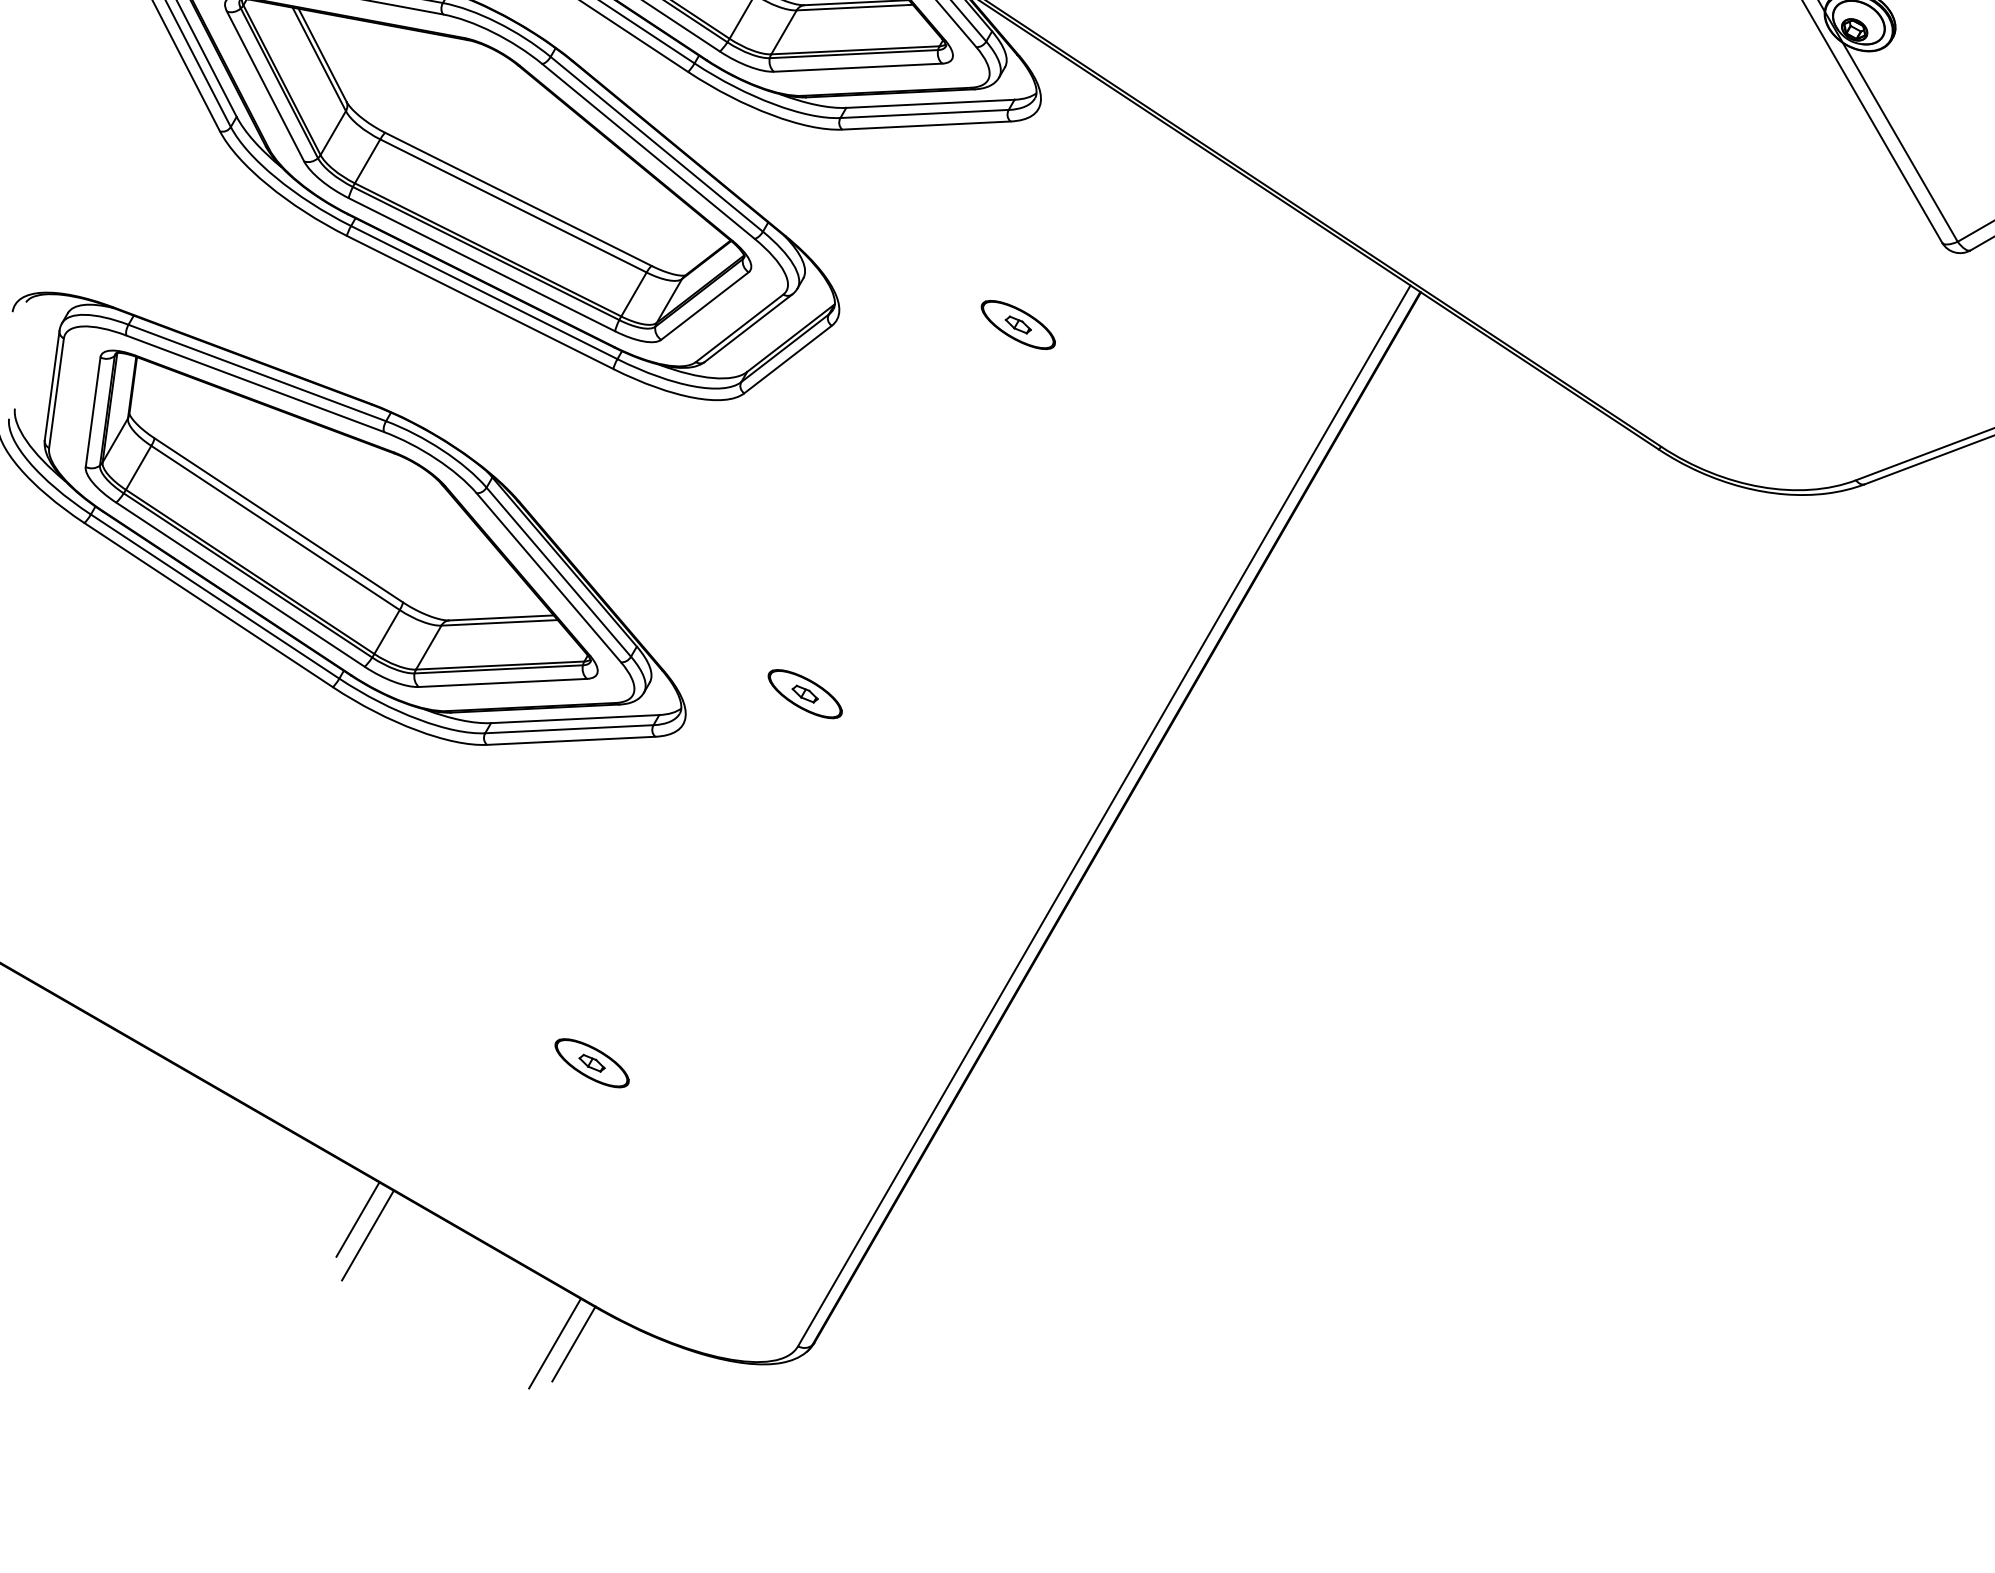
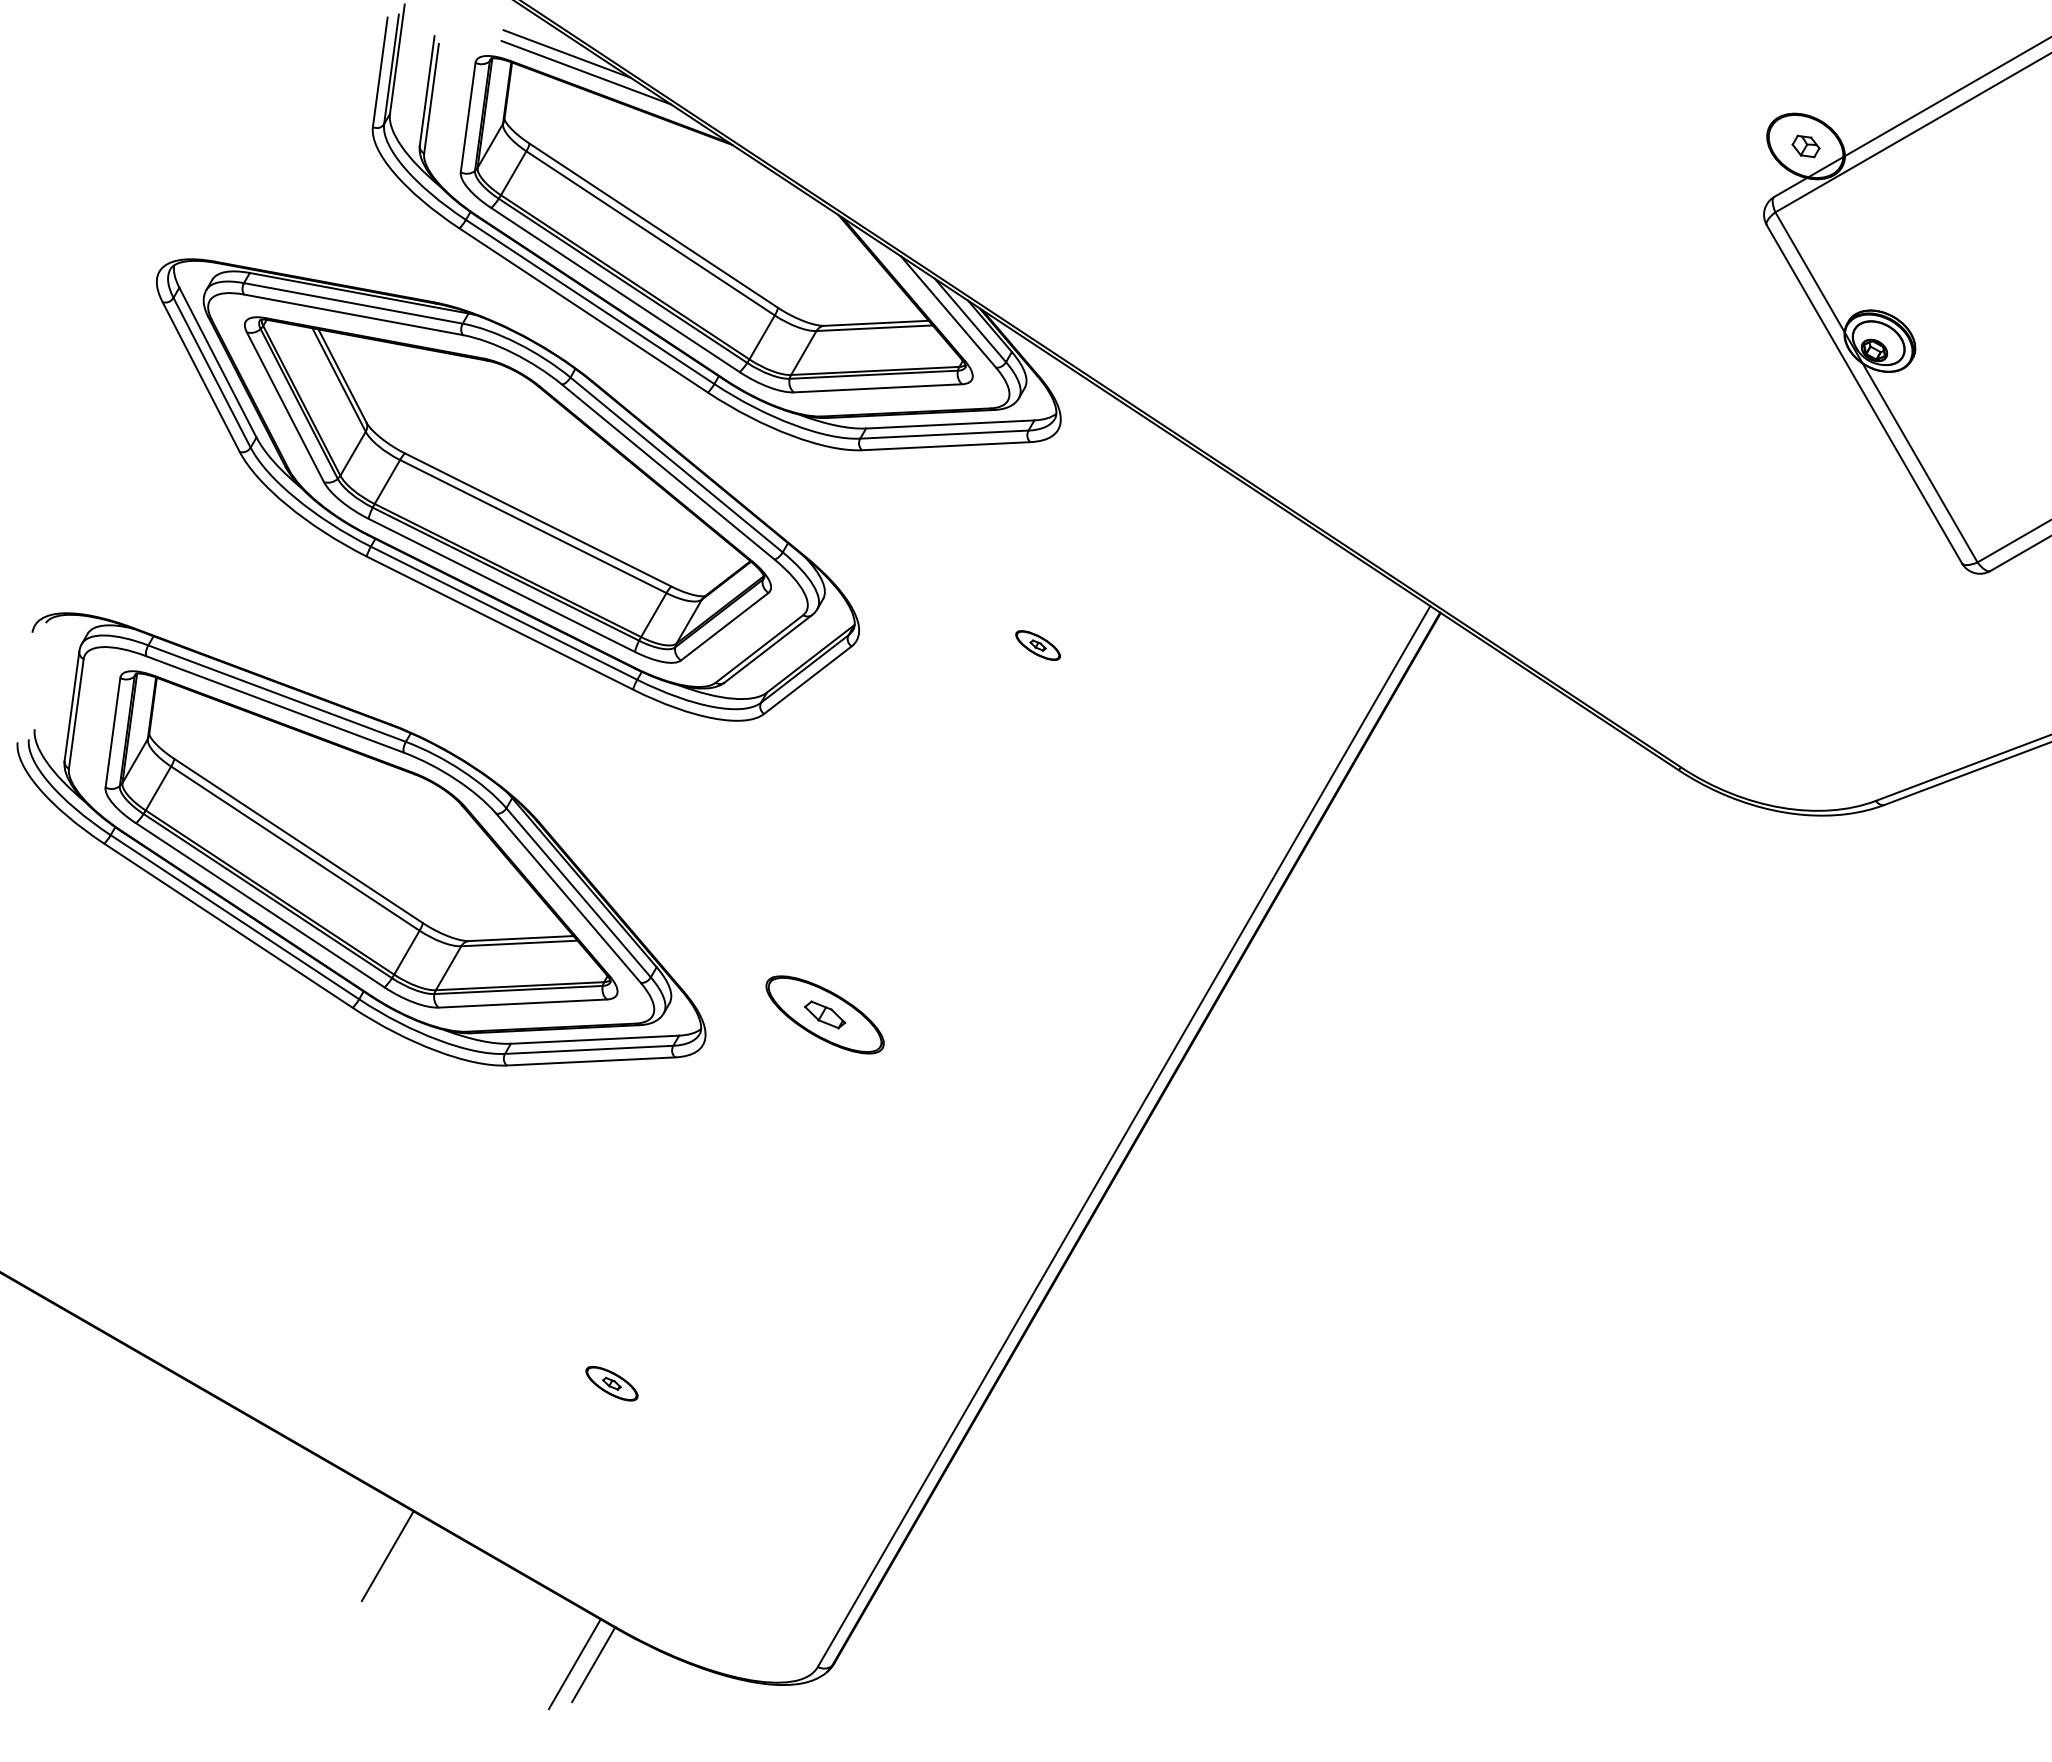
part: (1017, 324) -> (1037, 645), size x0.6
part: (804, 693) -> (824, 1014), size x1.6
part: (591, 1062) -> (611, 1383), size x0.7
line: (357, 1219) -> (377, 1540), removed

